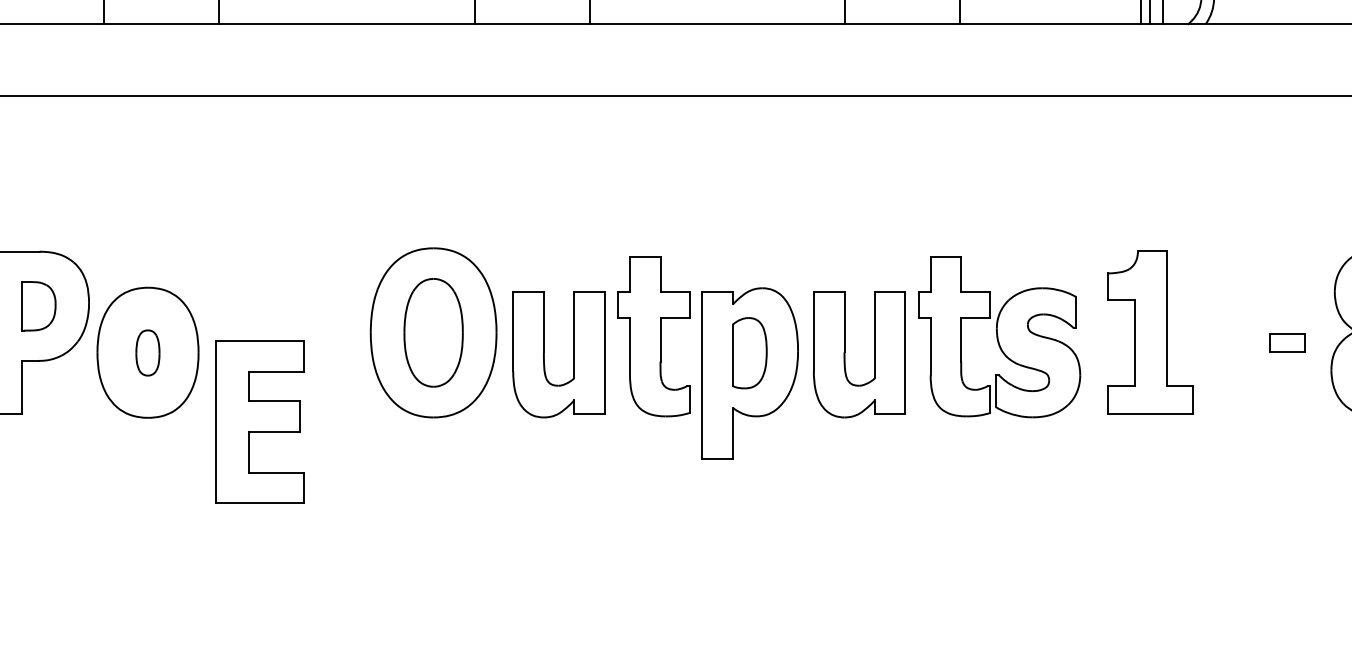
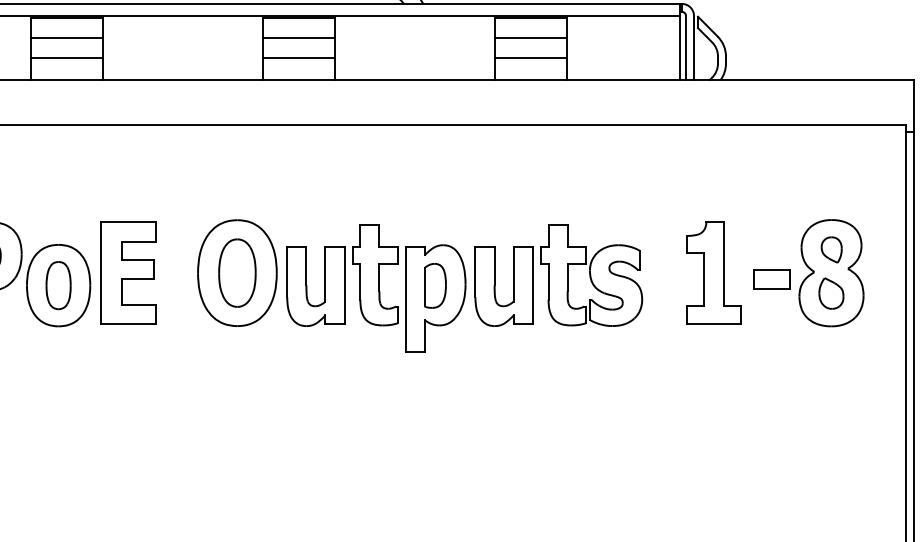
part: (1149, 331) -> (713, 272), moved
part: (1286, 343) -> (771, 279), size x1.67
part: (147, 352) -> (58, 285), size x1.67
part: (259, 421) -> (128, 272), moved

